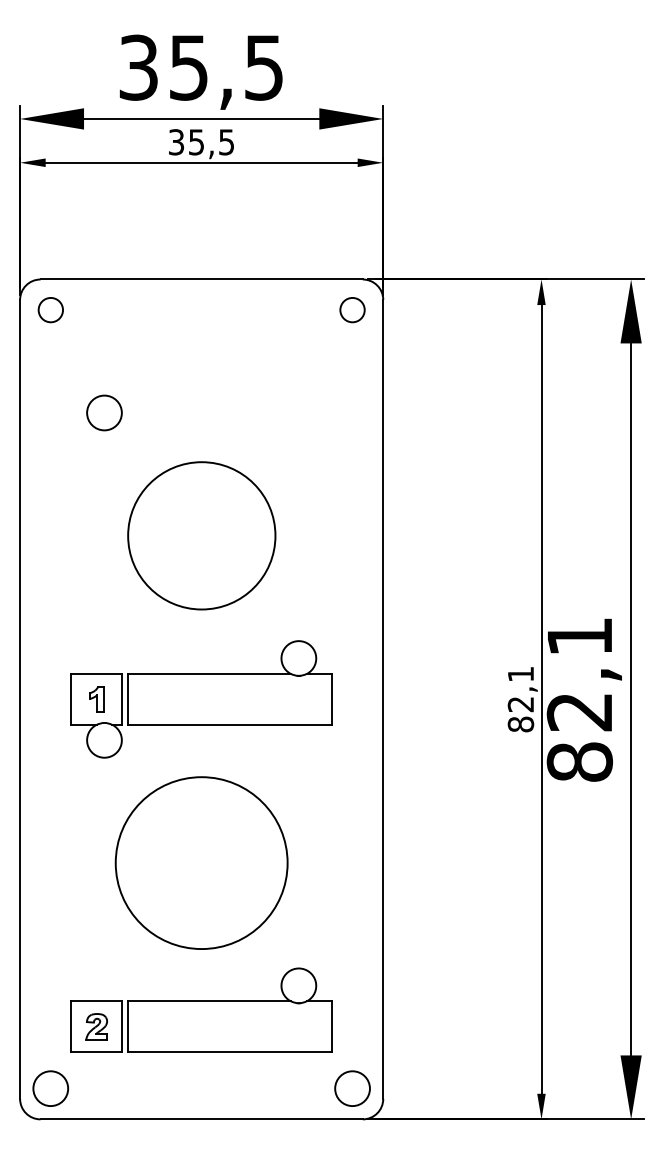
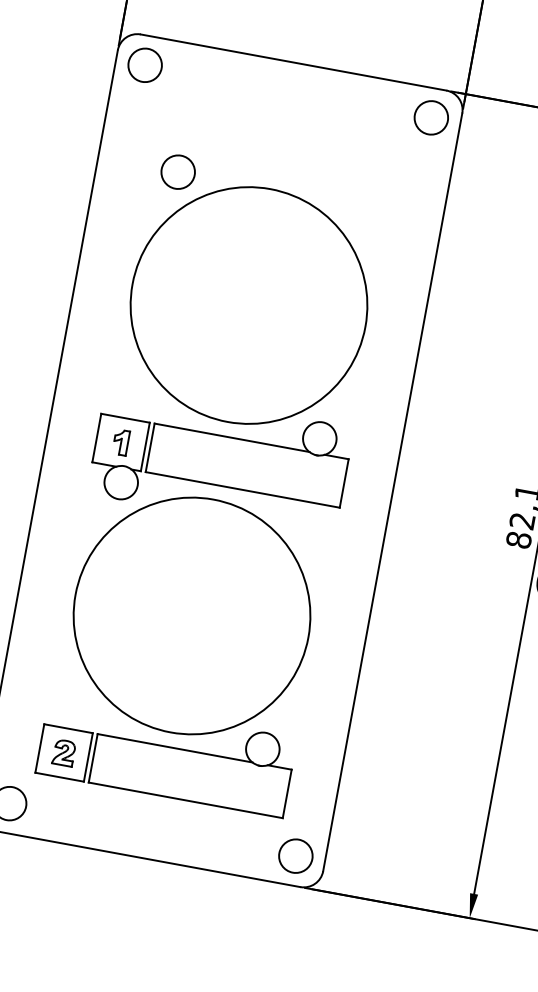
circle: (50, 309) -> (145, 64), size x1.43
circle: (352, 309) -> (431, 117), size x1.43
circle: (201, 535) -> (248, 305), size x1.67
circle: (201, 862) -> (191, 615), size x1.43

